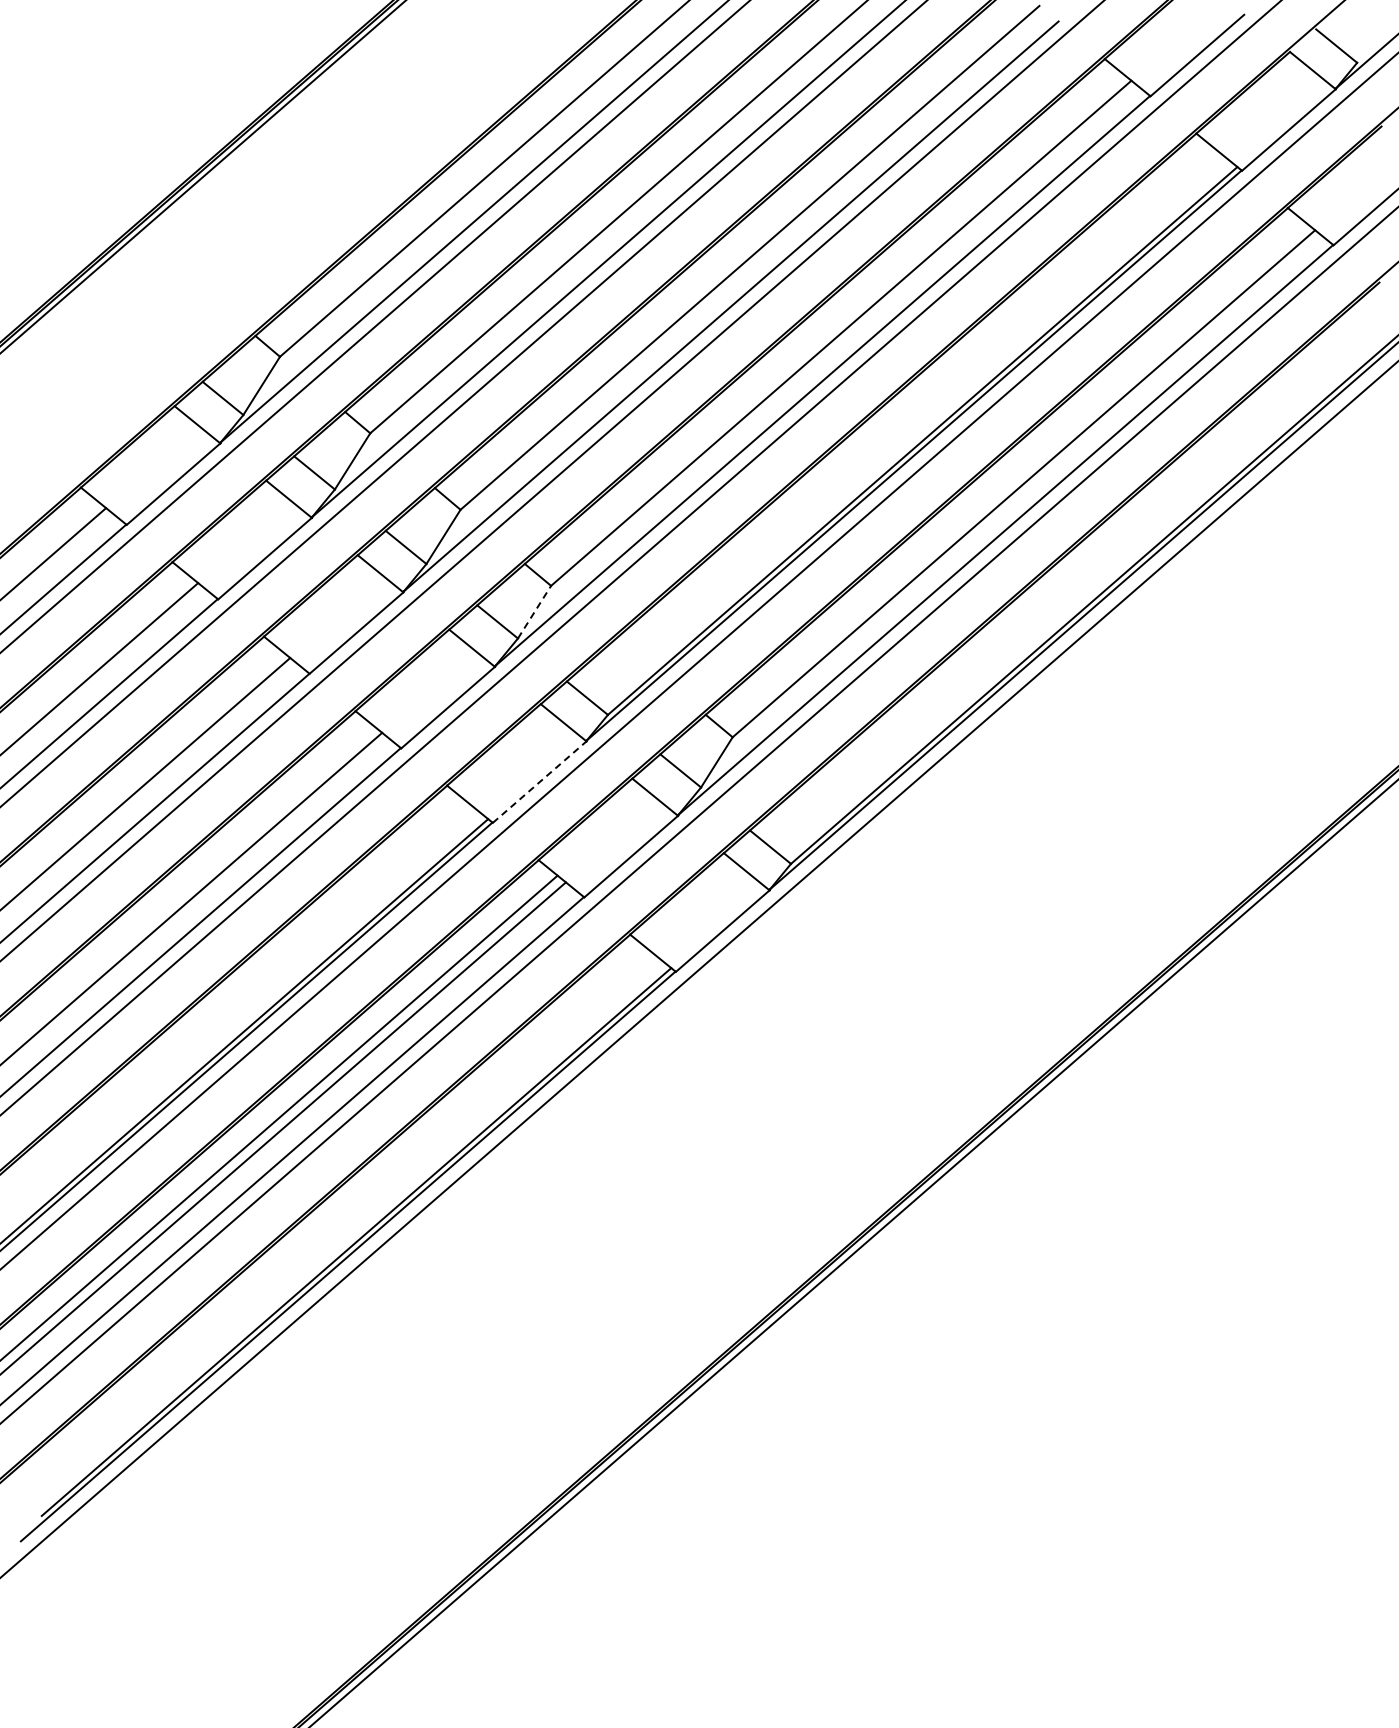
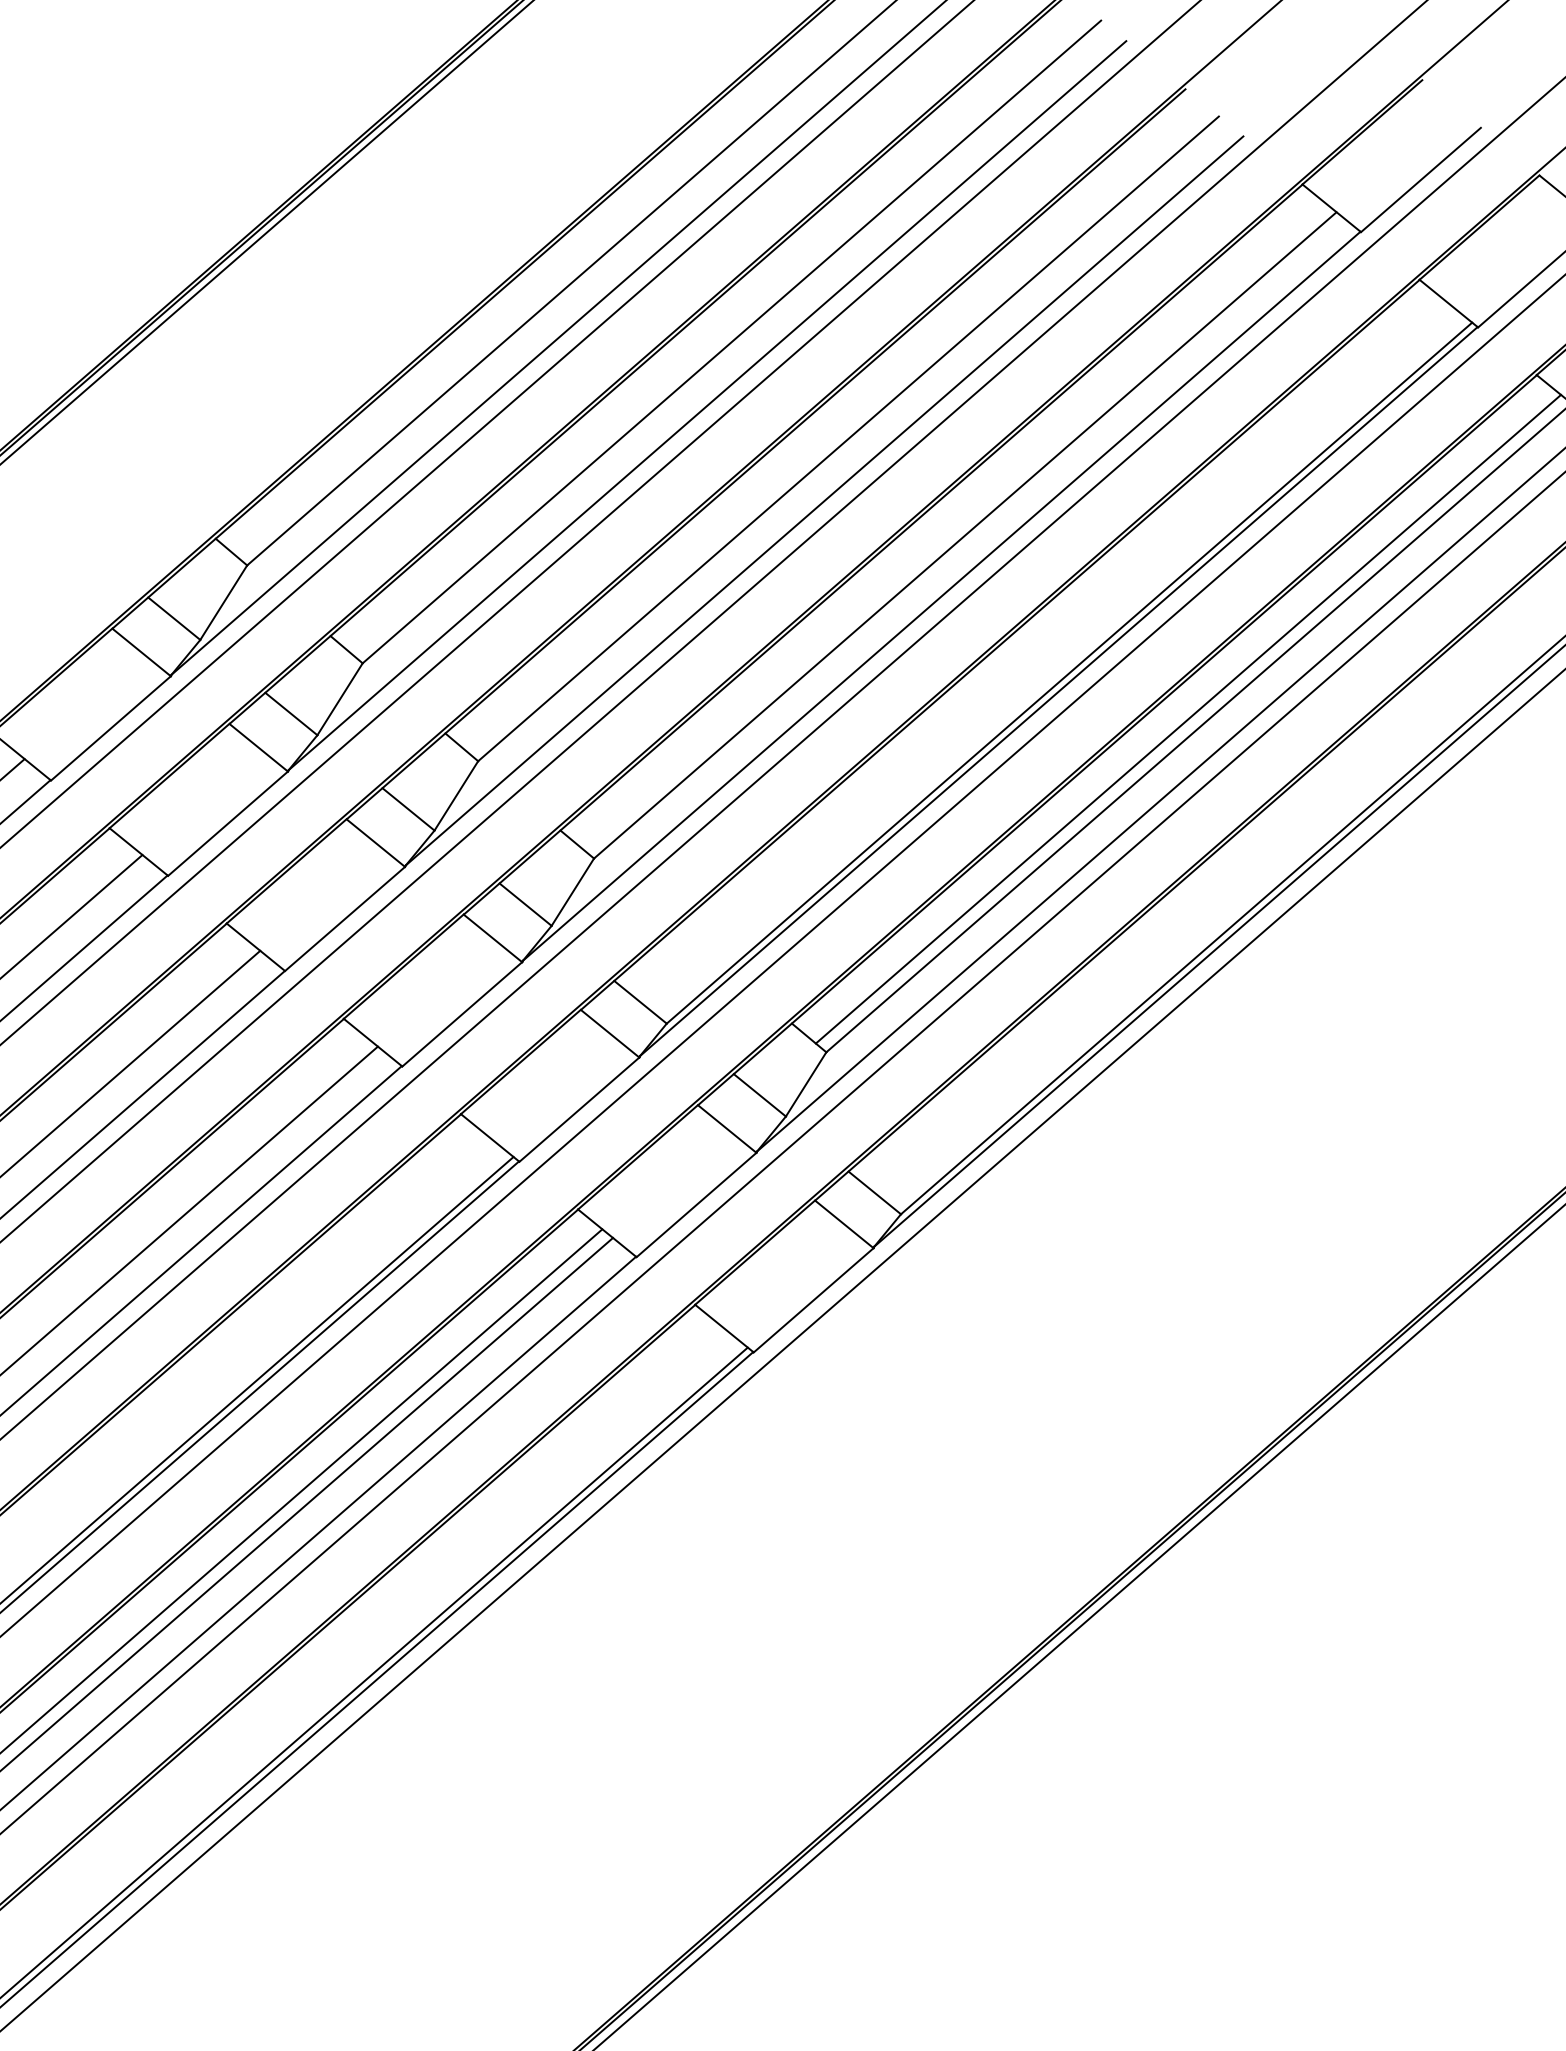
line: (1015, 476) -> (1188, 718), added
line: (534, 611) -> (572, 891), dashed -> solid
line: (540, 781) -> (580, 1108), dashed -> solid

